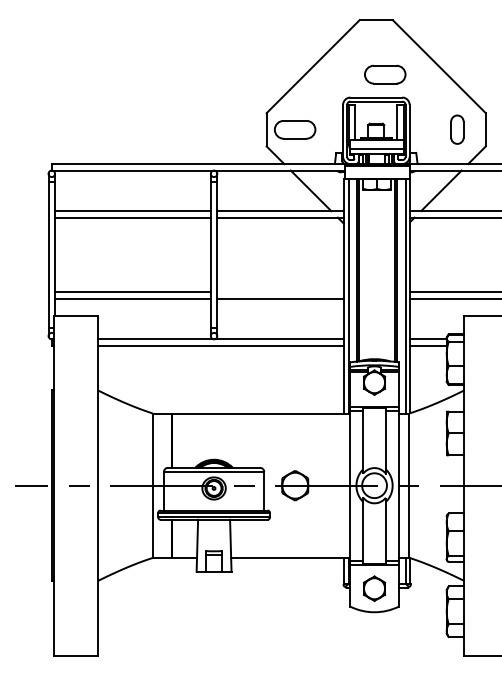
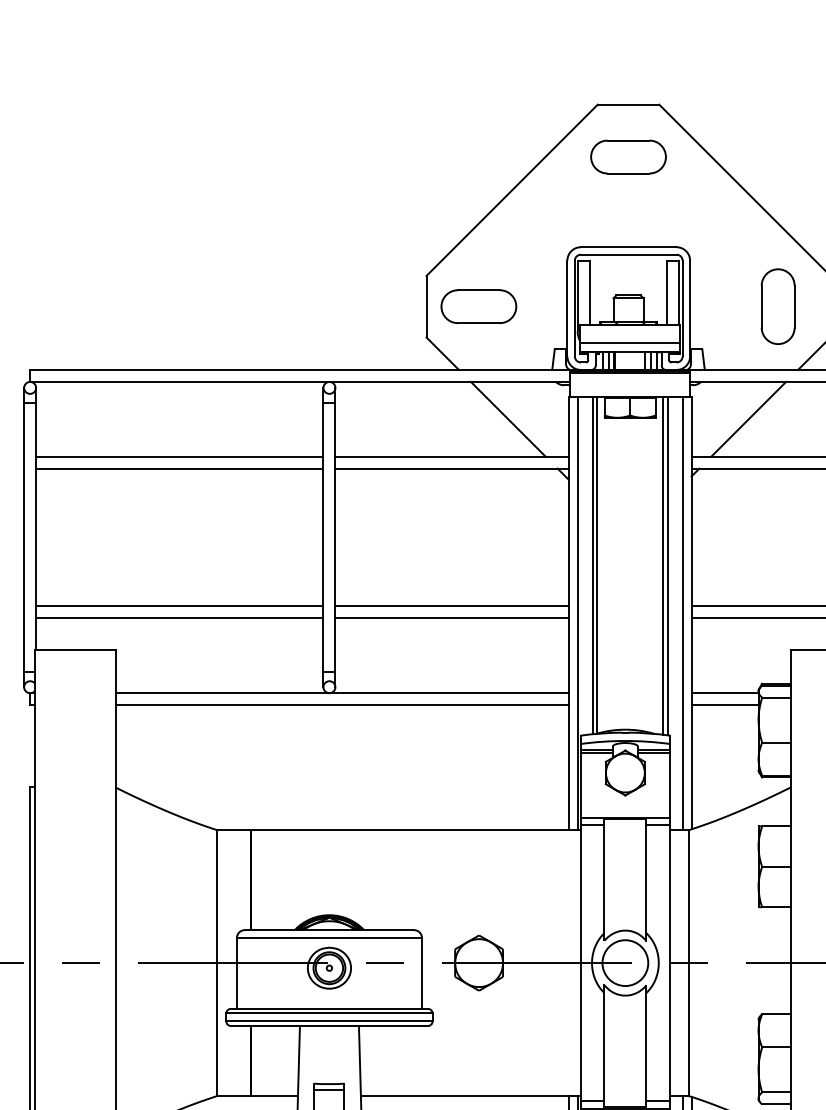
part: (385, 74) -> (628, 156), moved
part: (457, 129) -> (778, 306), size x1.43
line: (280, 292) -> (451, 606), added

